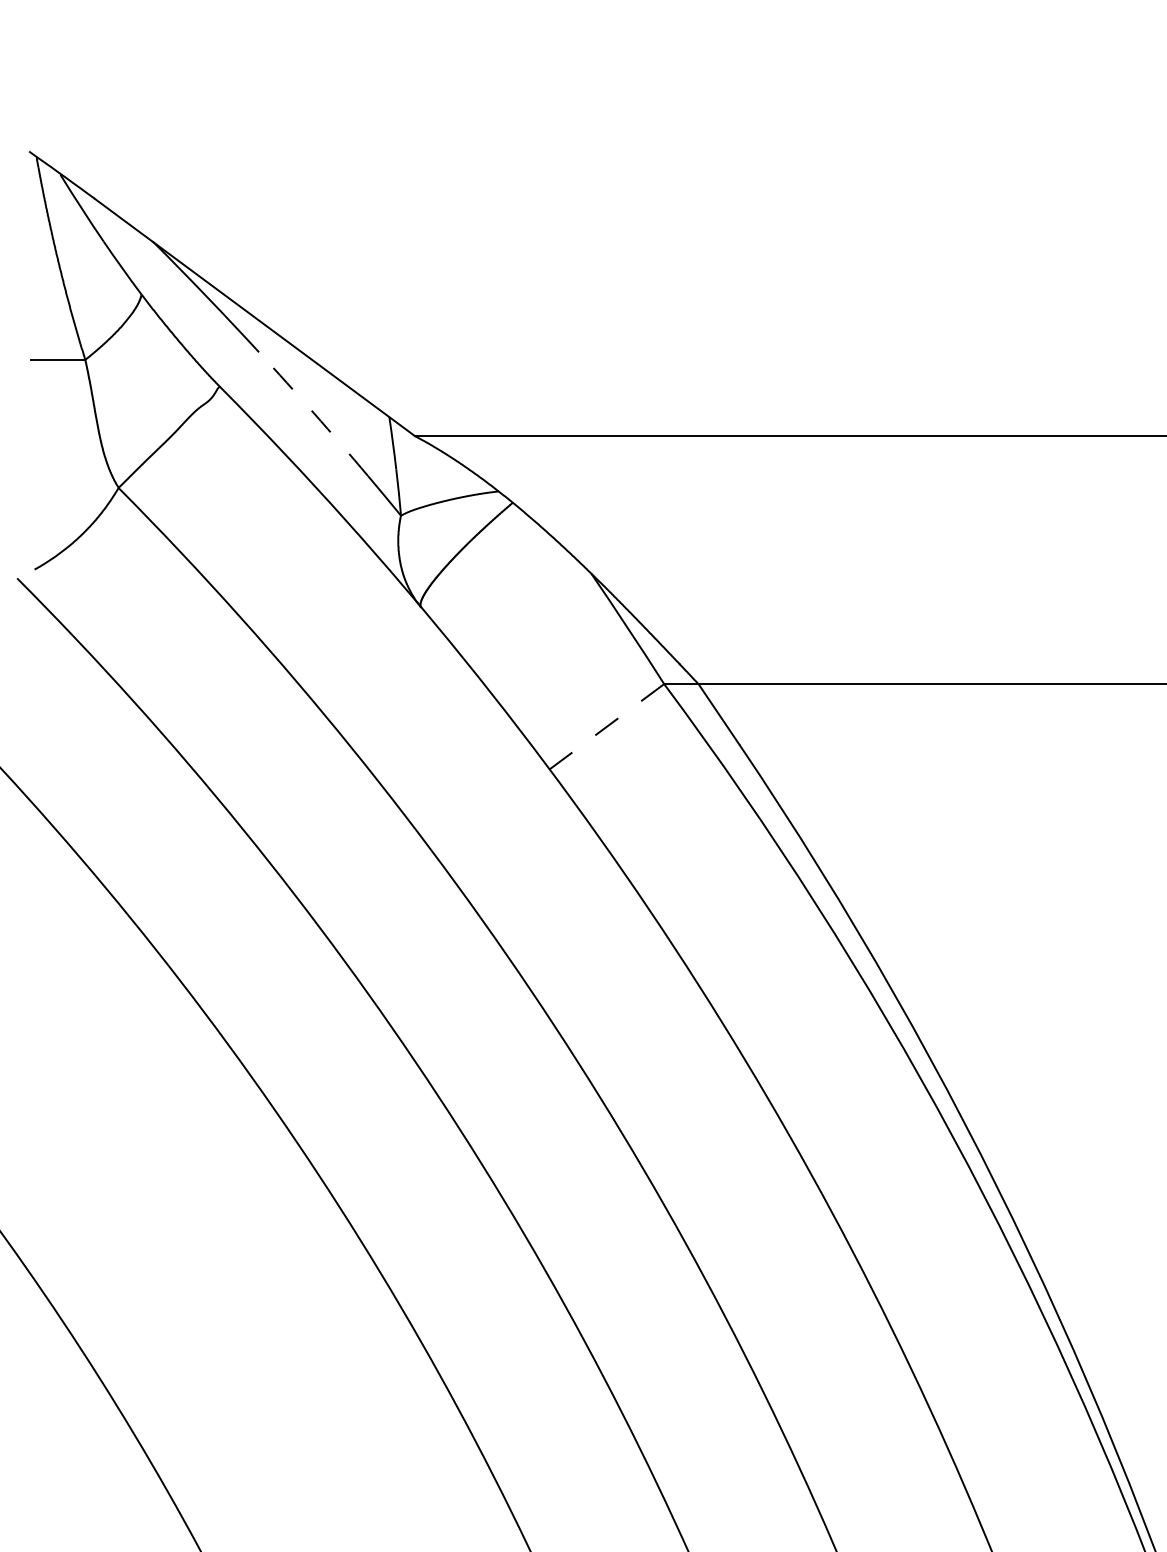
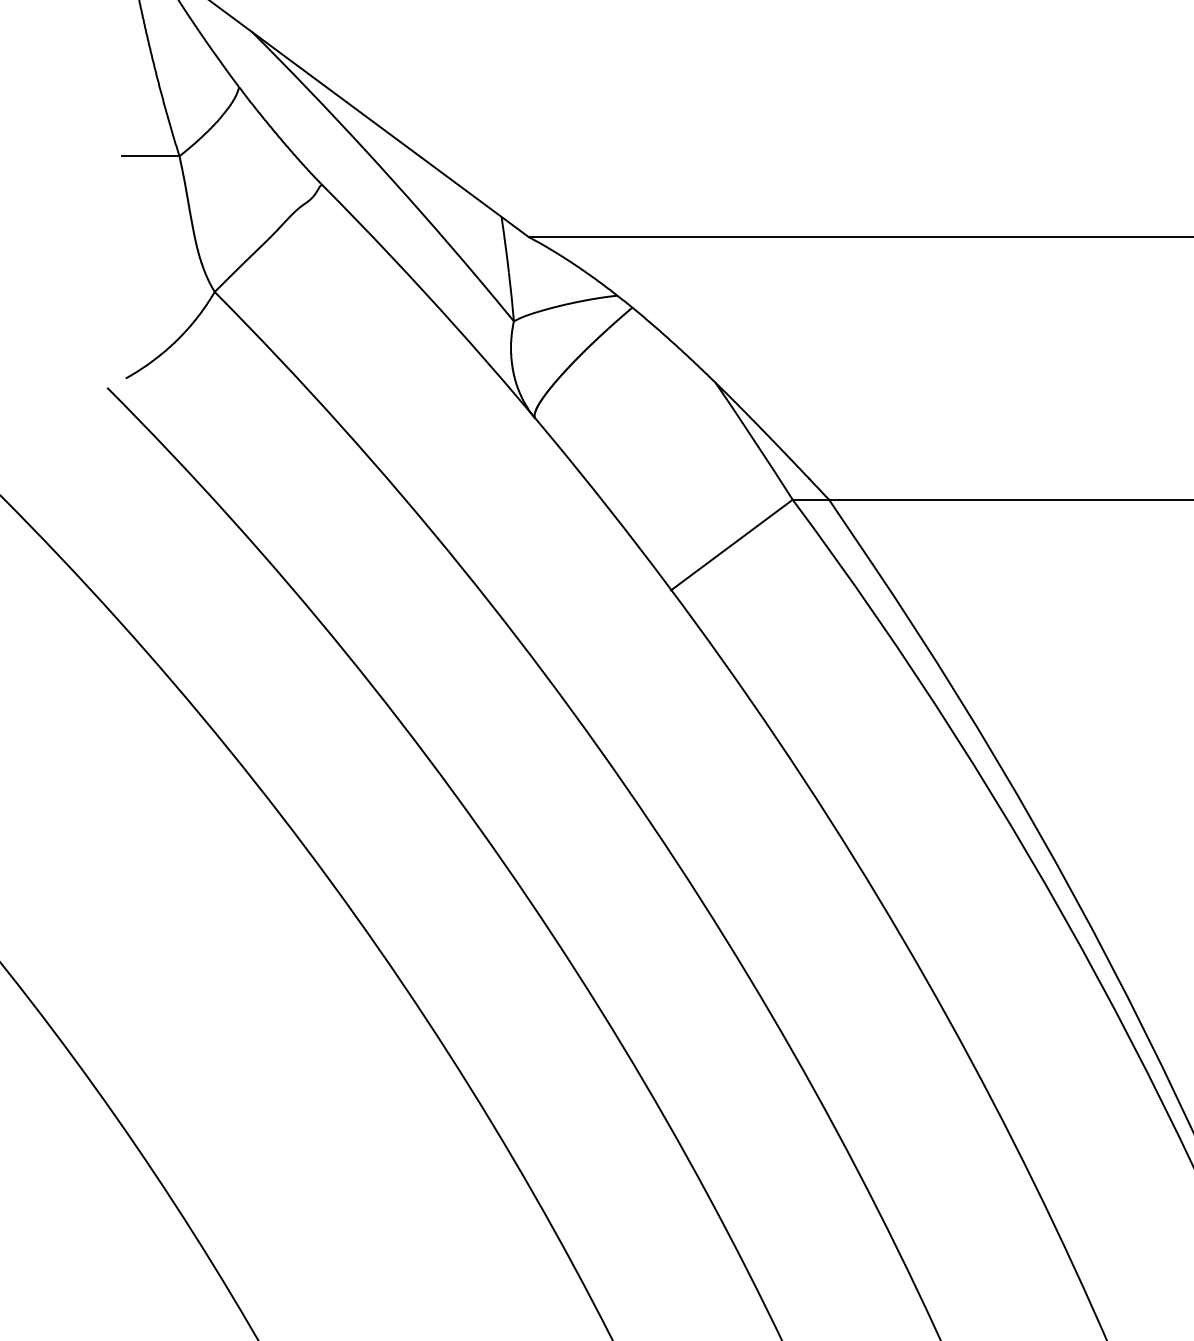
arc: (314, 413) -> (422, 213), dashed -> solid
line: (606, 726) -> (731, 544), dashed -> solid

